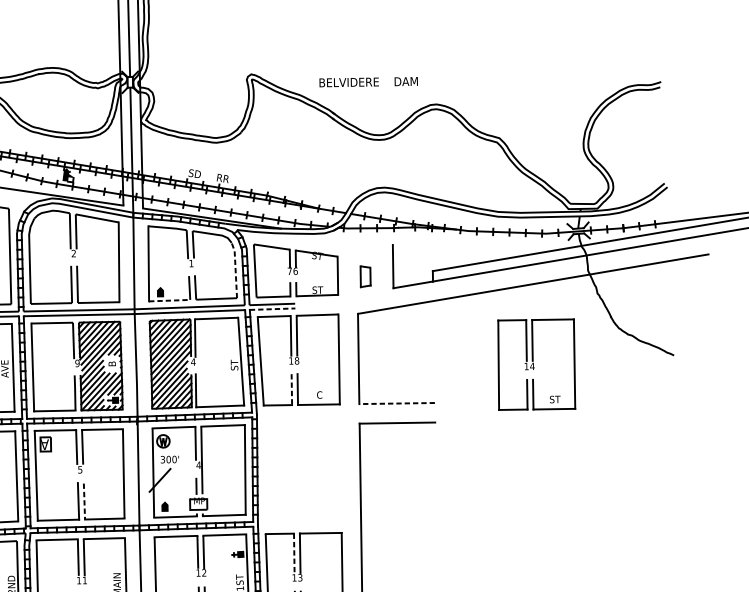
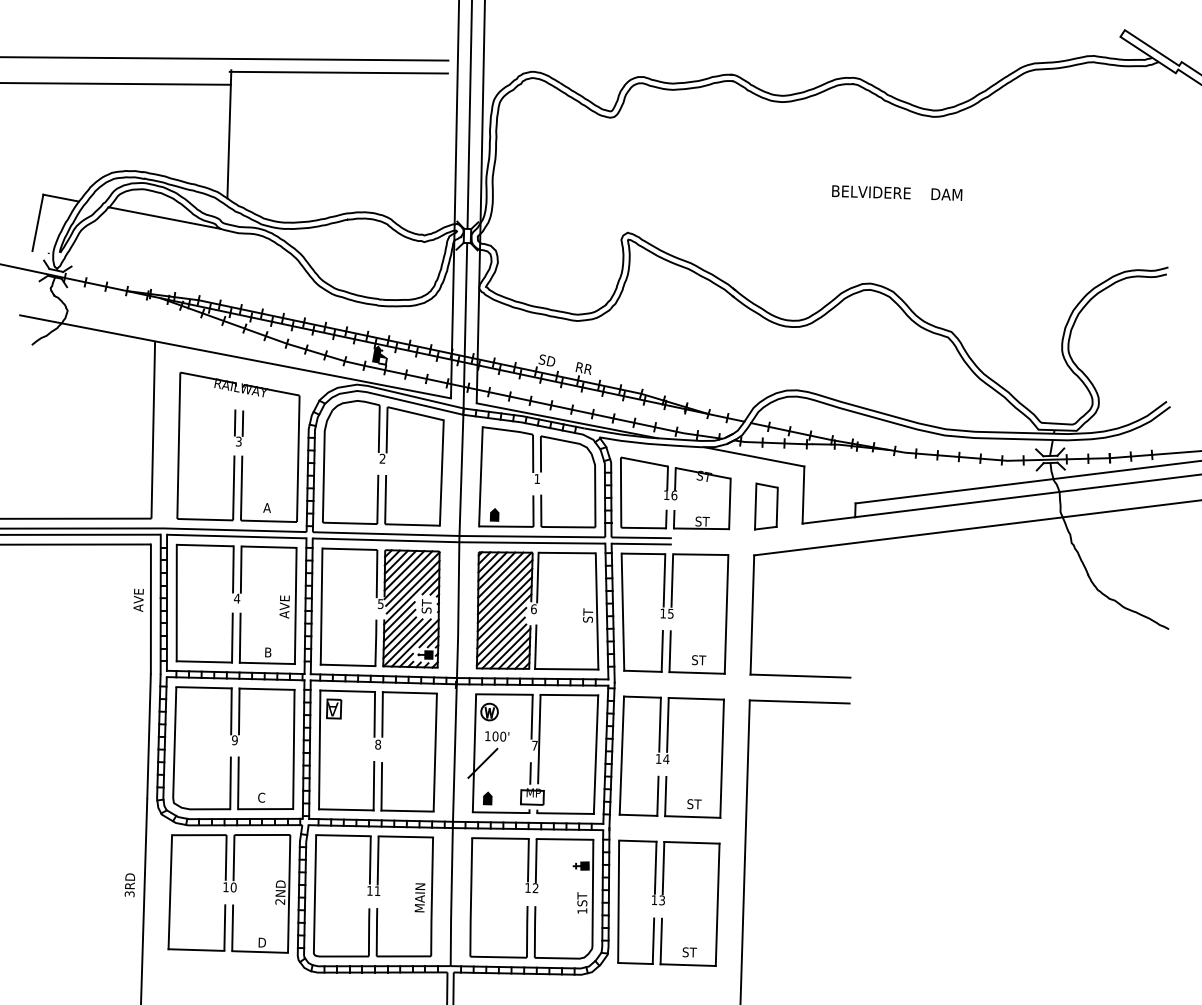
text: (368, 81) -> (897, 192), moved
line: (354, 239) -> (753, 456), added
line: (235, 269) -> (595, 489), dashed -> solid
text: (289, 270) -> (666, 494), 76 -> 16
part: (365, 276) -> (766, 506), size x1.67
line: (169, 300) -> (506, 526), dashed -> solid
line: (273, 309) -> (642, 544), dashed -> solid
text: (296, 360) -> (670, 613), 18 -> 15
text: (193, 362) -> (533, 609), 4 -> 6
text: (77, 363) -> (380, 603), 9 -> 5
text: (112, 363) -> (426, 606), B -> ST
part: (536, 364) -> (671, 756), moved
line: (292, 389) -> (662, 651), dashed -> solid
text: (320, 395) -> (699, 660), C -> ST
line: (397, 403) -> (800, 676), dashed -> solid
text: (162, 459) -> (487, 736), 300' -> 100'
text: (198, 465) -> (534, 745), 4 -> 7
text: (79, 469) -> (377, 744), 5 -> 8
line: (84, 501) -> (381, 786), dashed -> solid
line: (294, 553) -> (655, 868), dashed -> solid

